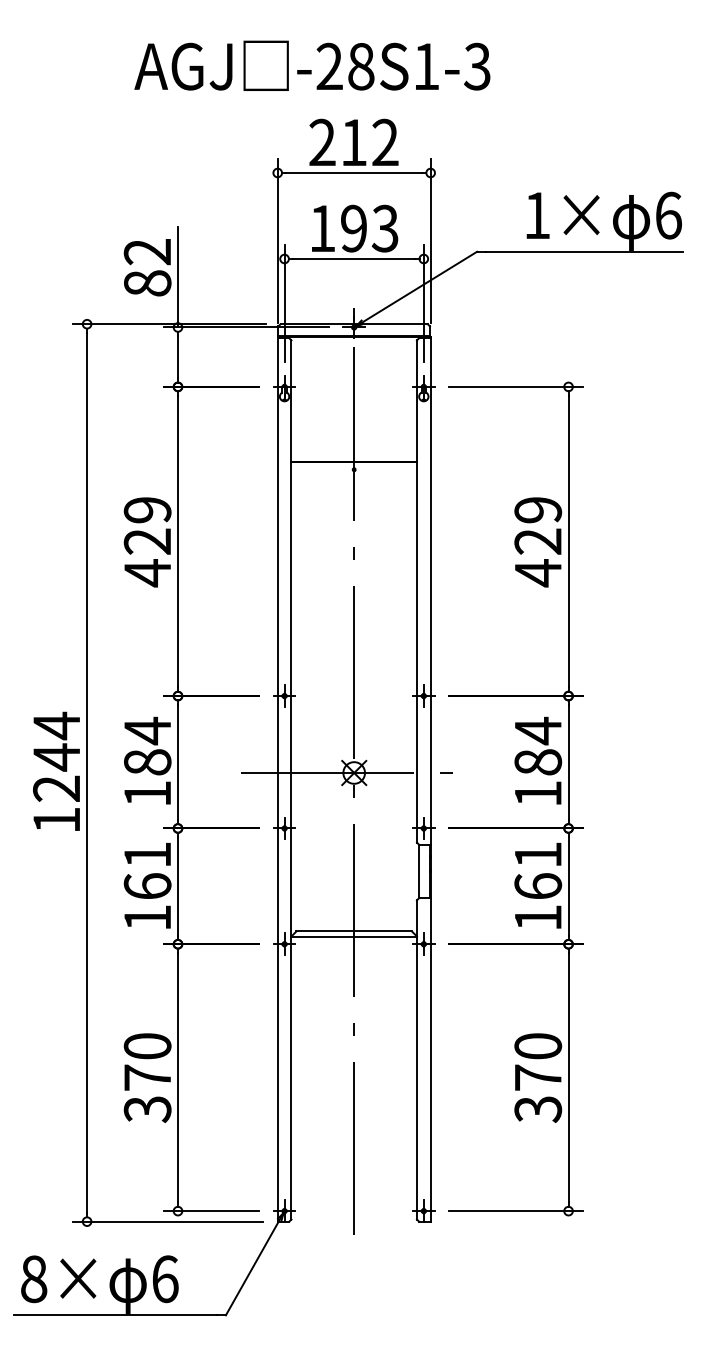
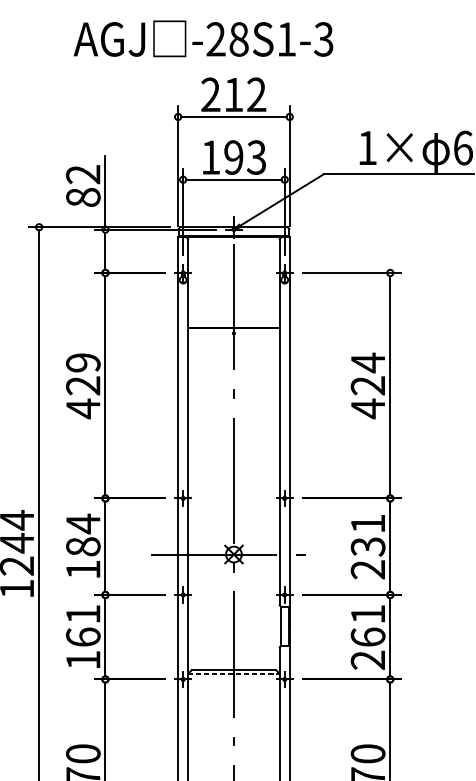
text: (538, 510) -> (368, 363), 429 -> 424
text: (538, 761) -> (368, 546), 184 -> 231
text: (537, 918) -> (367, 660), 161 -> 261
line: (354, 937) -> (234, 674), solid -> dashed

